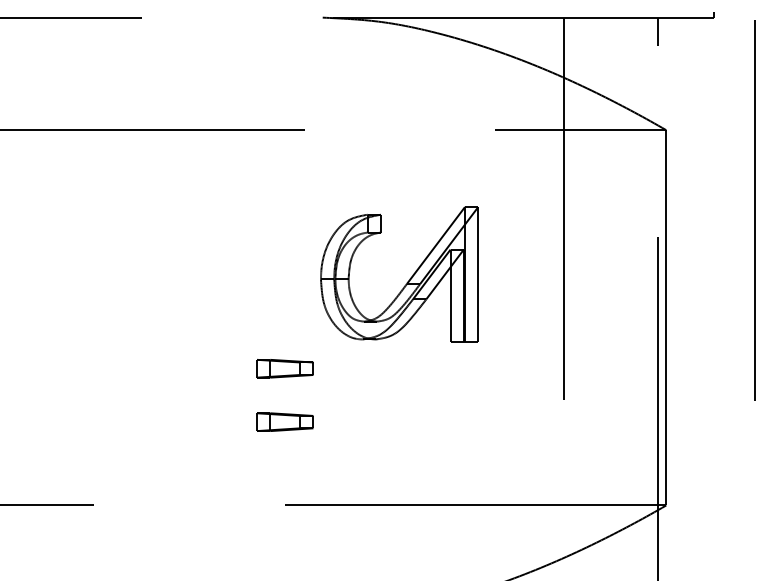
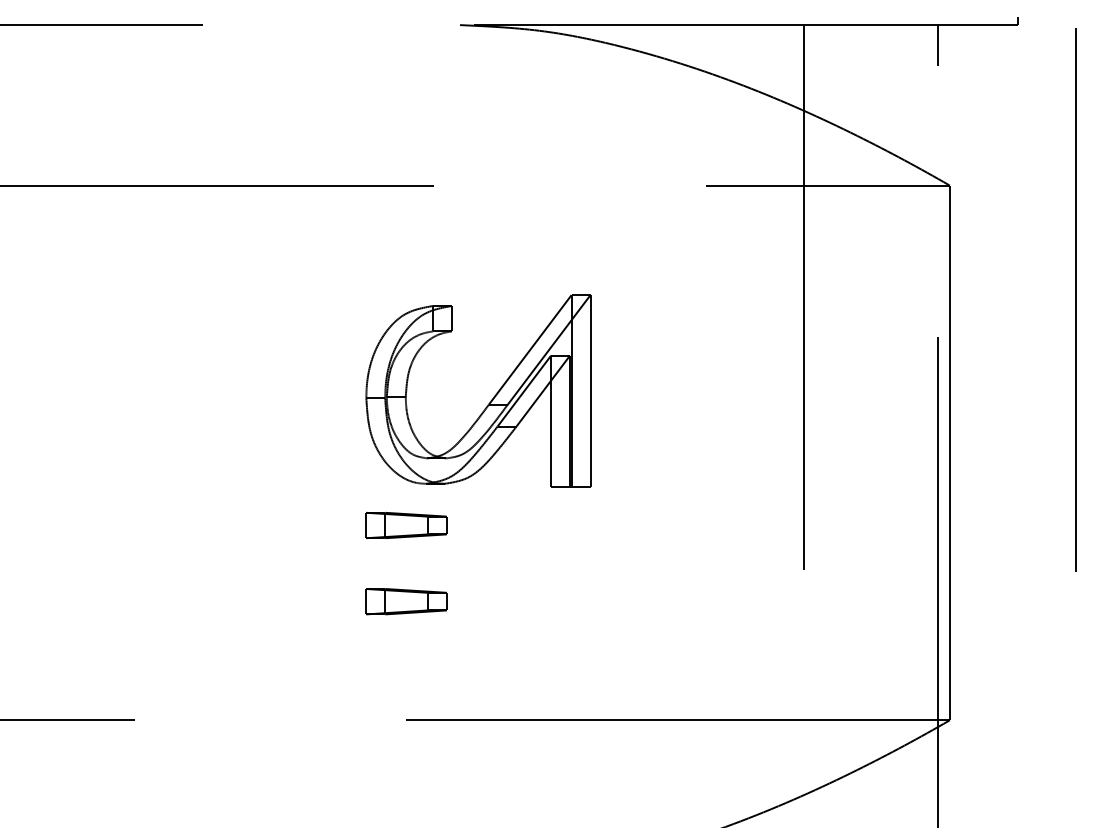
part: (407, 281) -> (489, 401), moved

